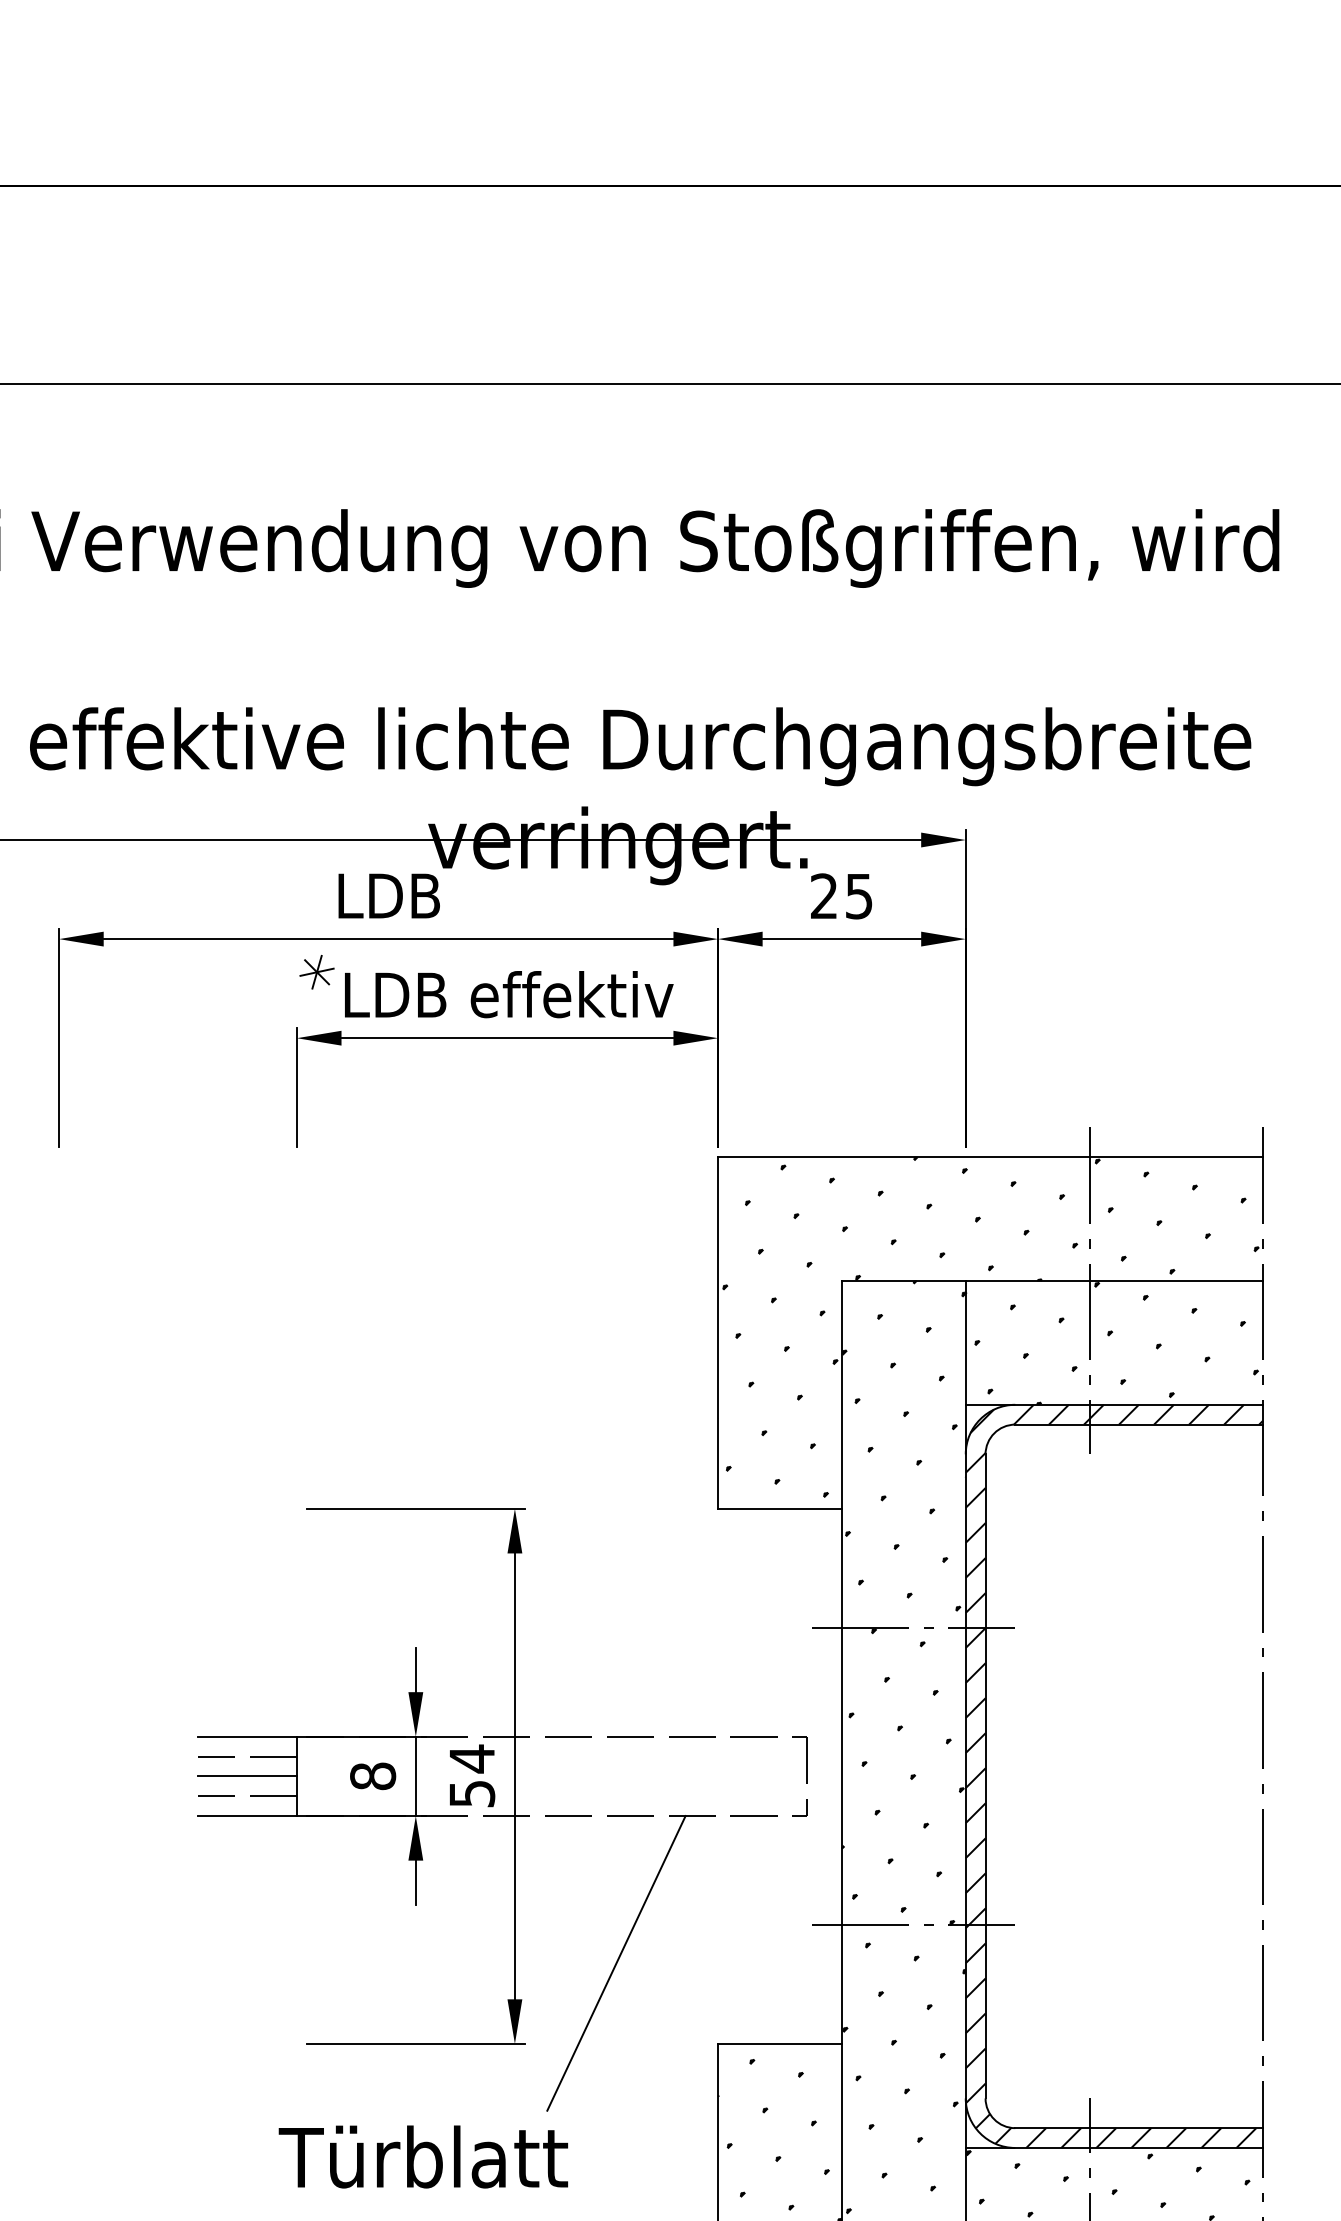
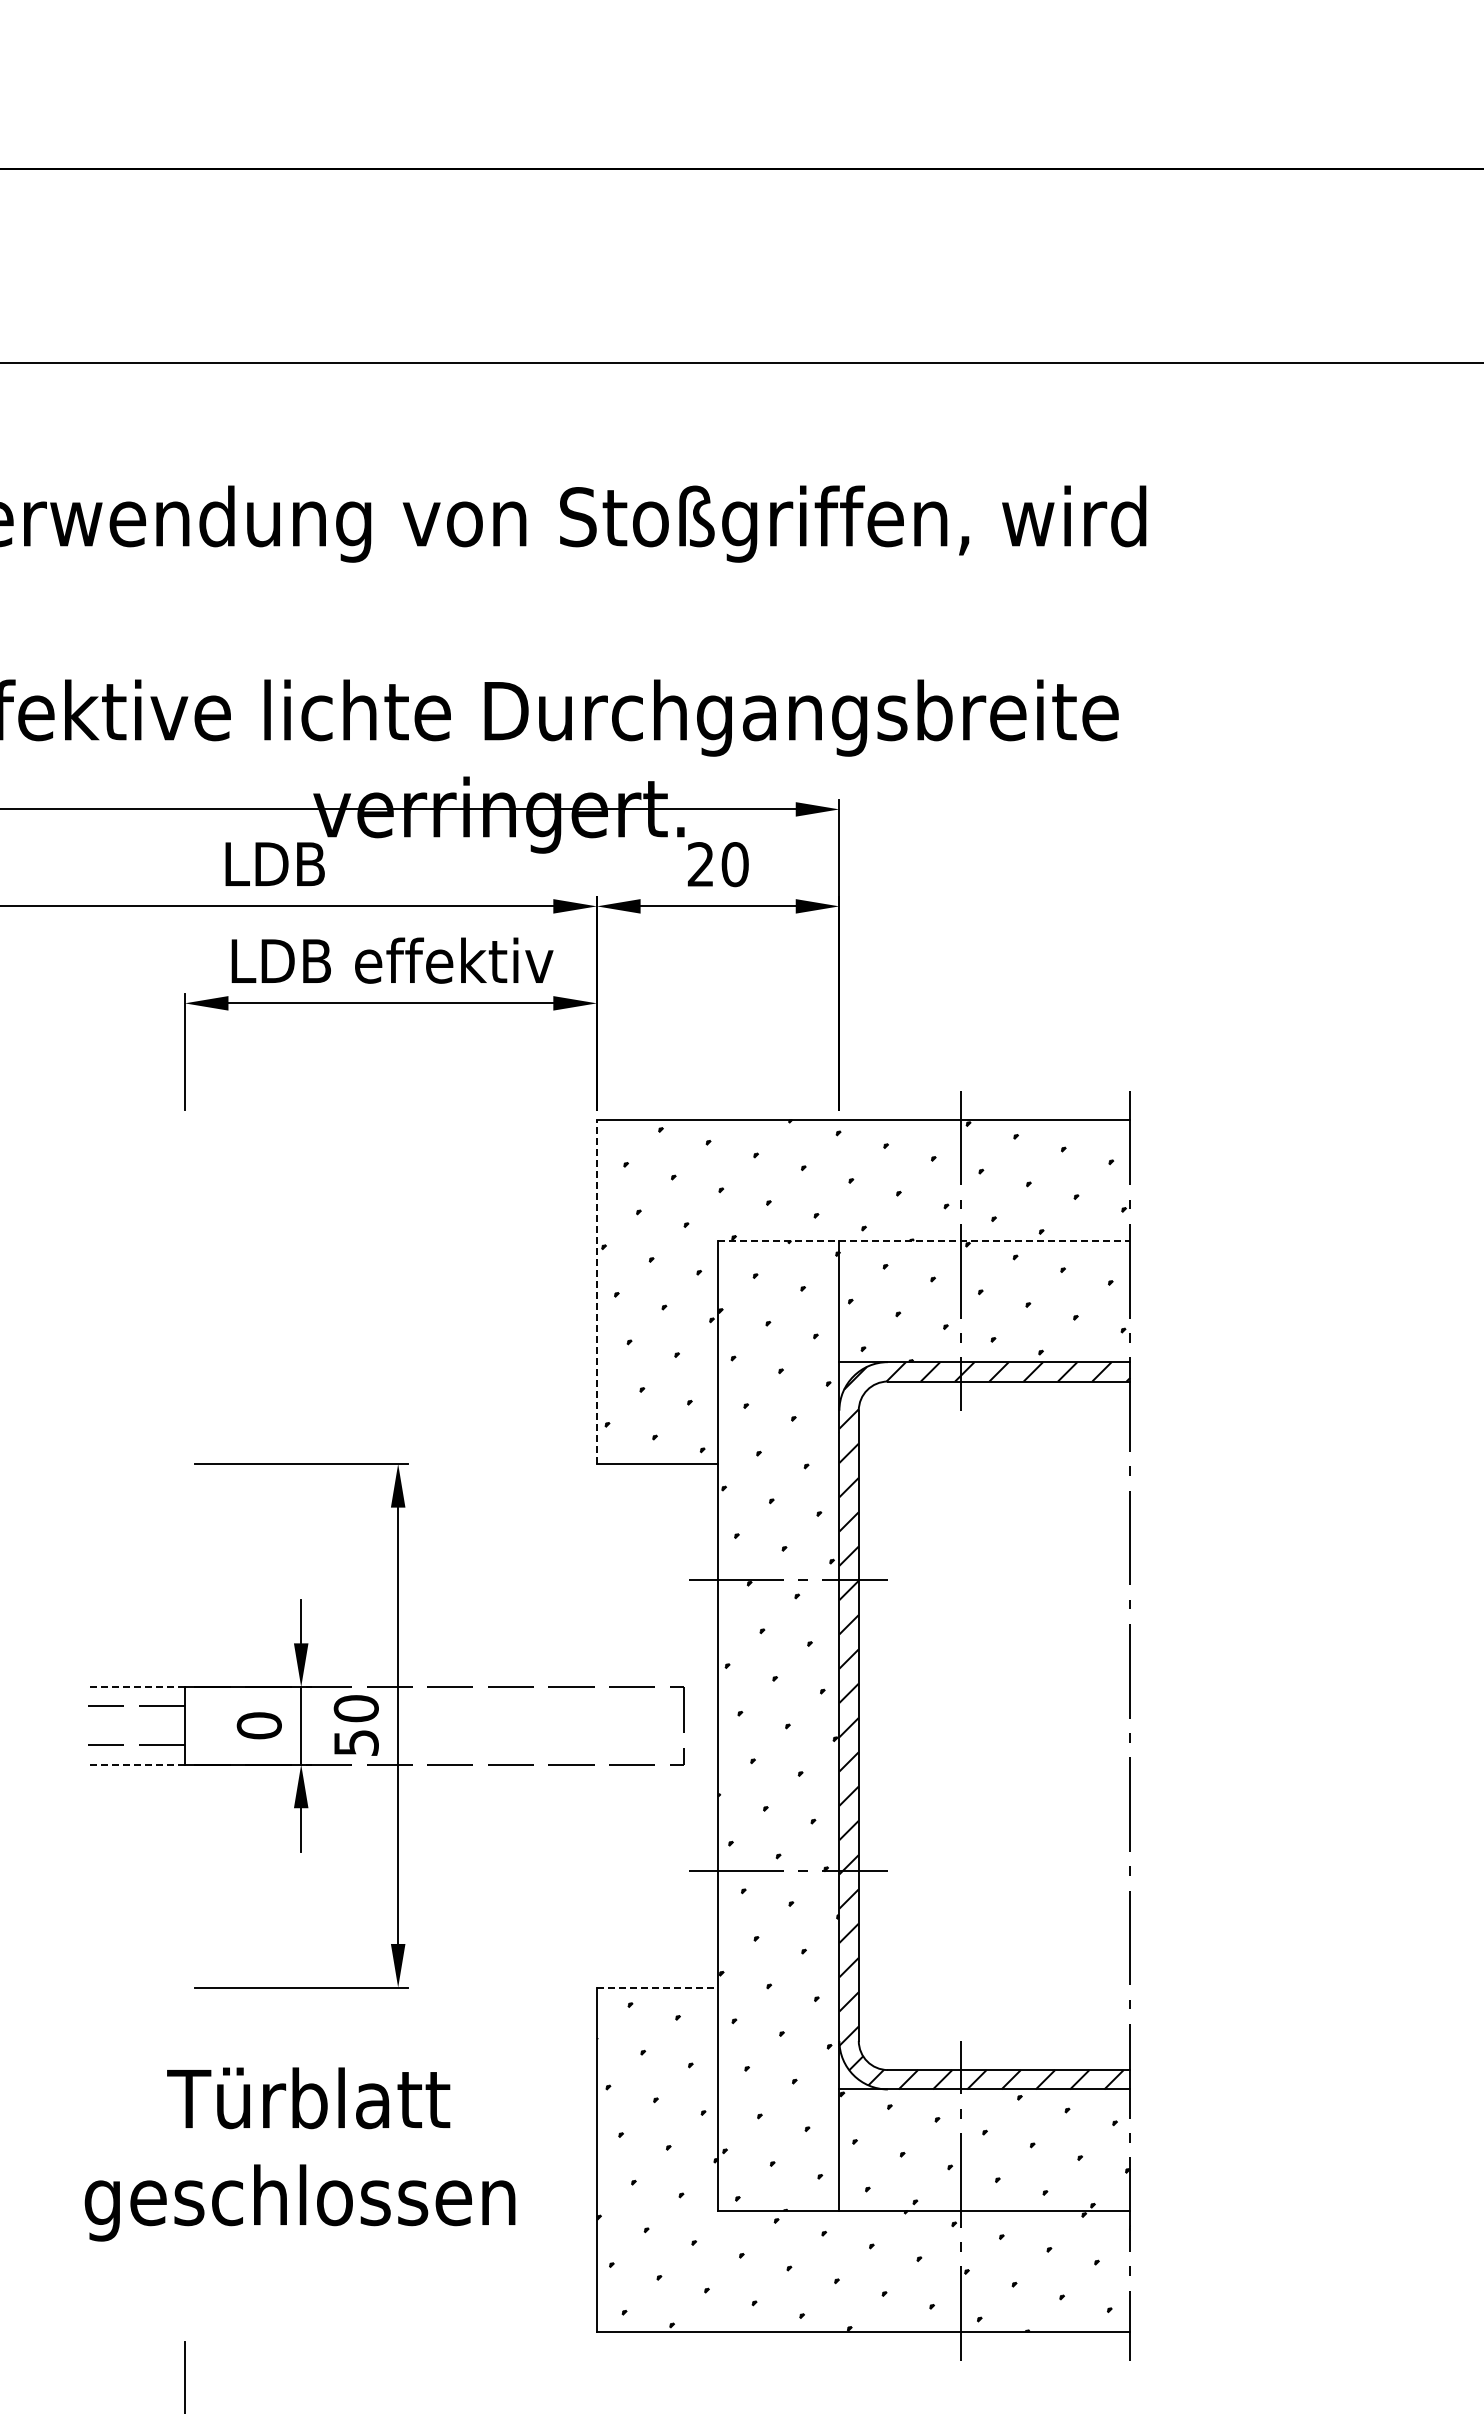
text: (858, 896) -> (734, 864), 25 -> 20
part: (317, 971) -> (204, 938), removed
line: (1052, 1280) -> (924, 1240), solid -> dashed
line: (717, 1332) -> (596, 1291), solid -> dashed
line: (246, 1737) -> (135, 1687), solid -> dashed
text: (471, 1758) -> (355, 1708), 54 -> 50
line: (246, 1776) -> (135, 1725), removed
text: (373, 1776) -> (259, 1725), 8 -> 0
line: (246, 1815) -> (135, 1764), solid -> dashed
line: (616, 1963) -> (497, 1908), removed
line: (779, 2043) -> (657, 1987), solid -> dashed

